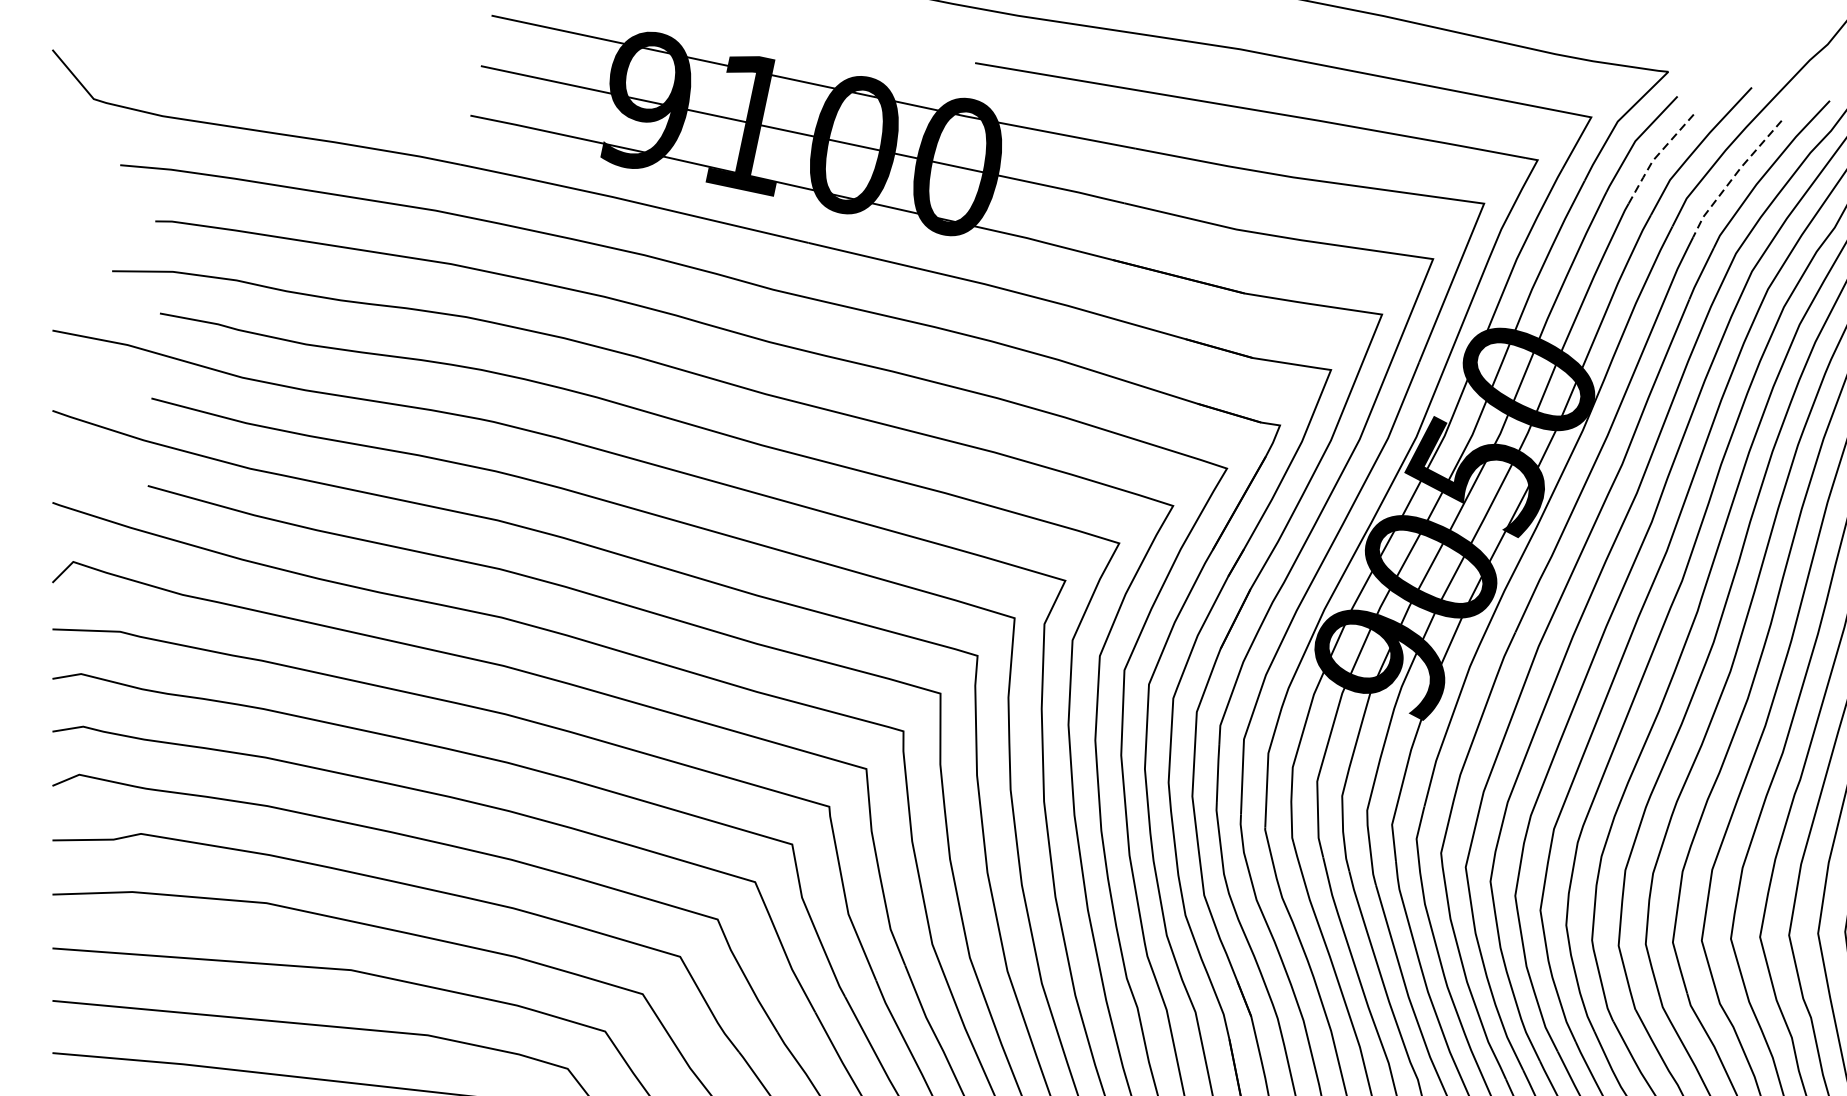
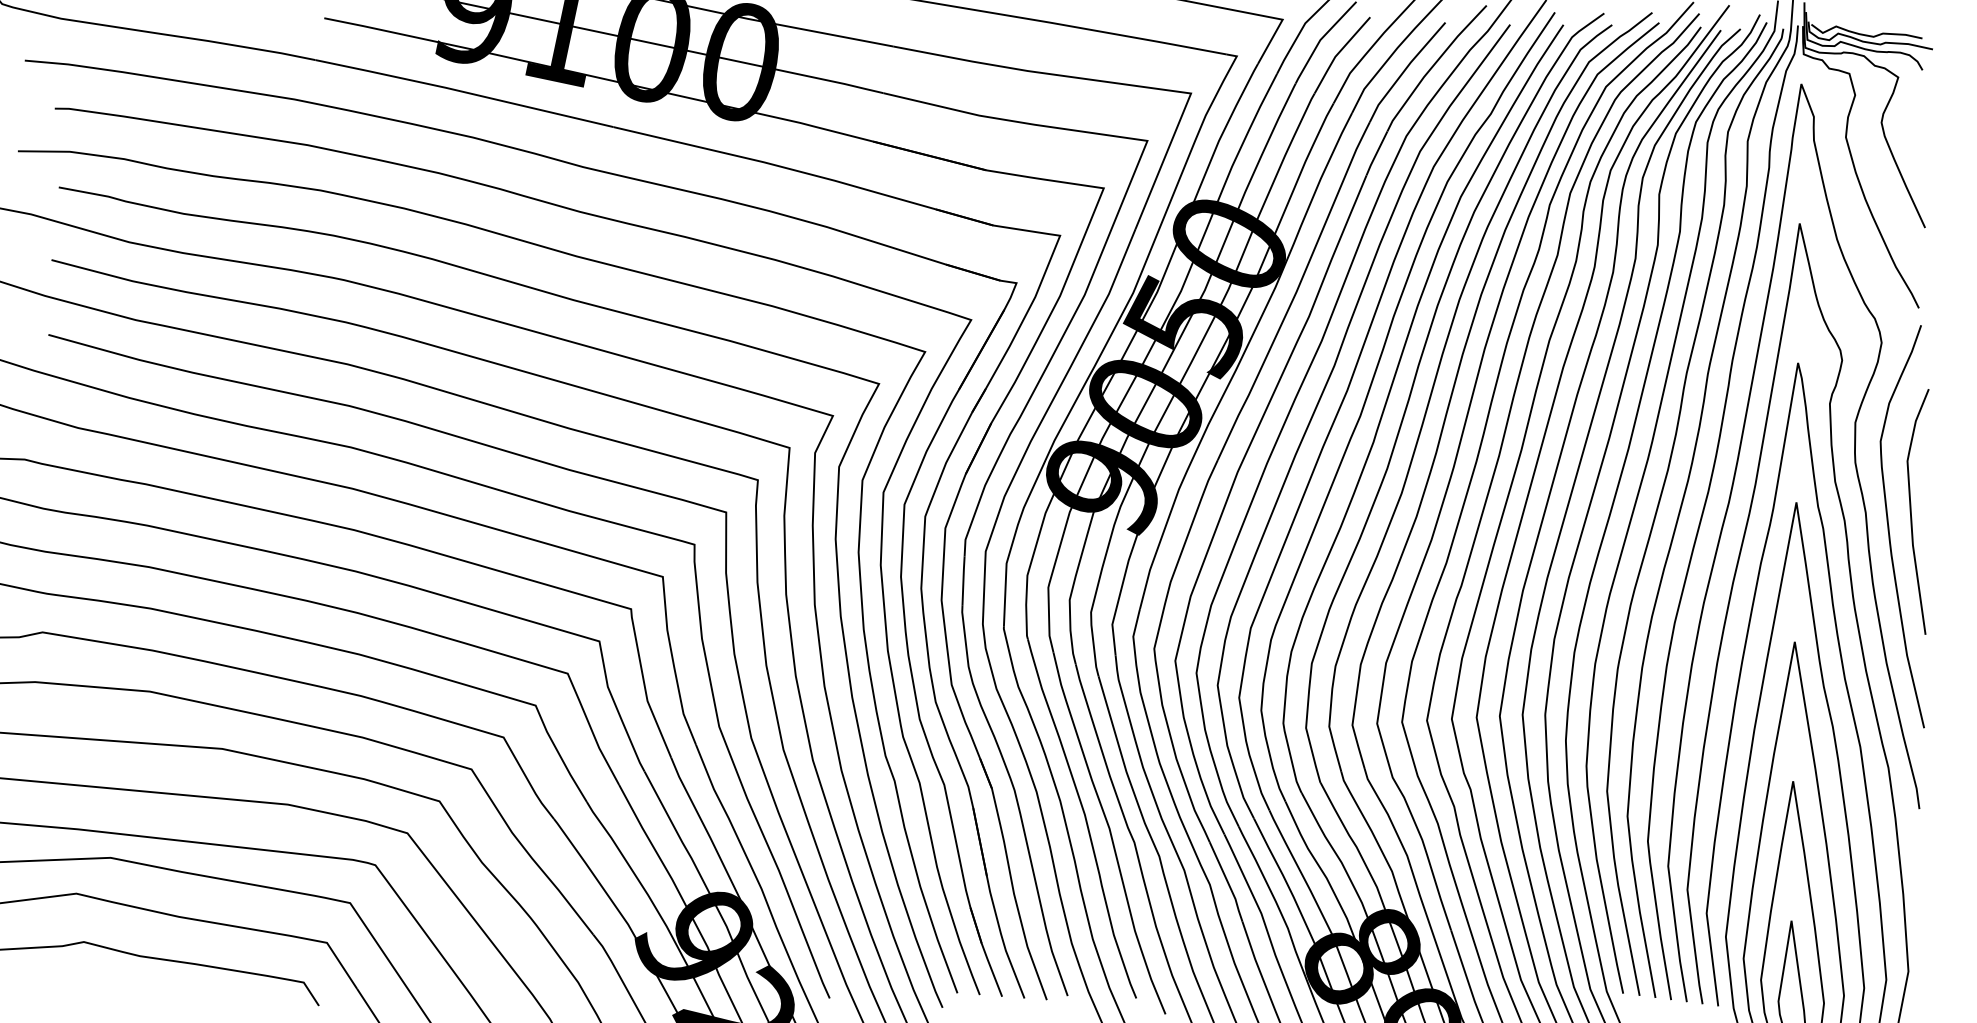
line: (1655, 156) -> (1337, 53), dashed -> solid
line: (1733, 177) -> (1404, 71), dashed -> solid

